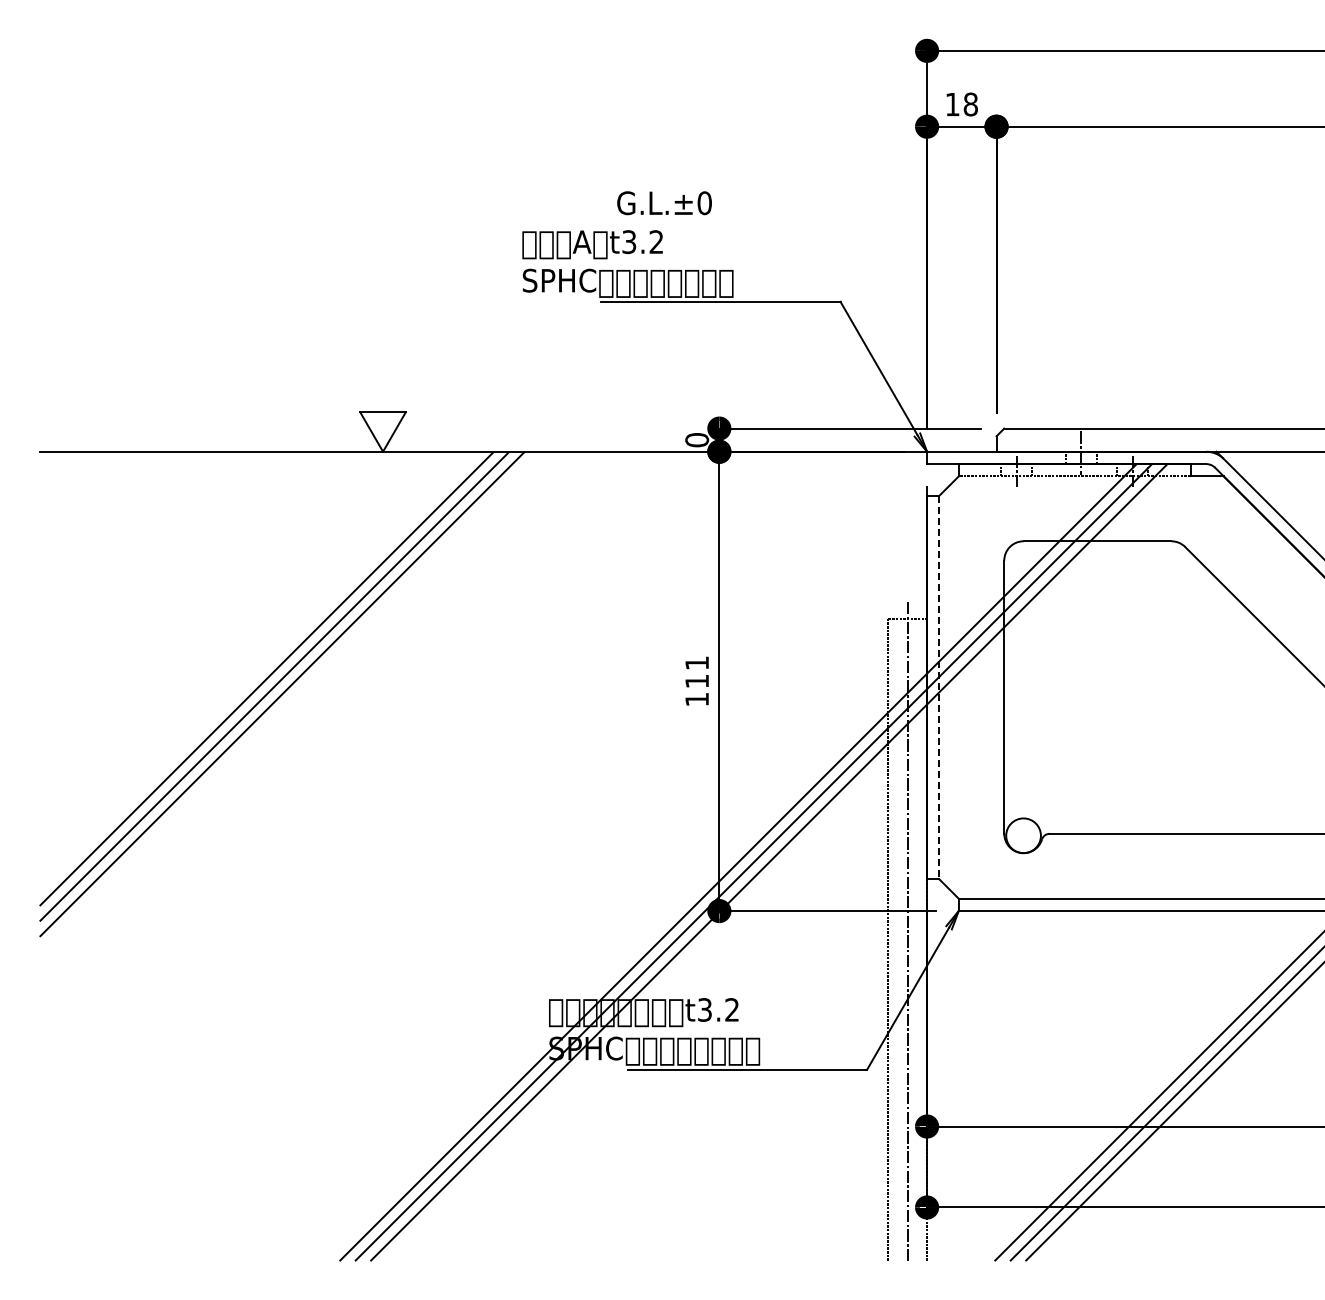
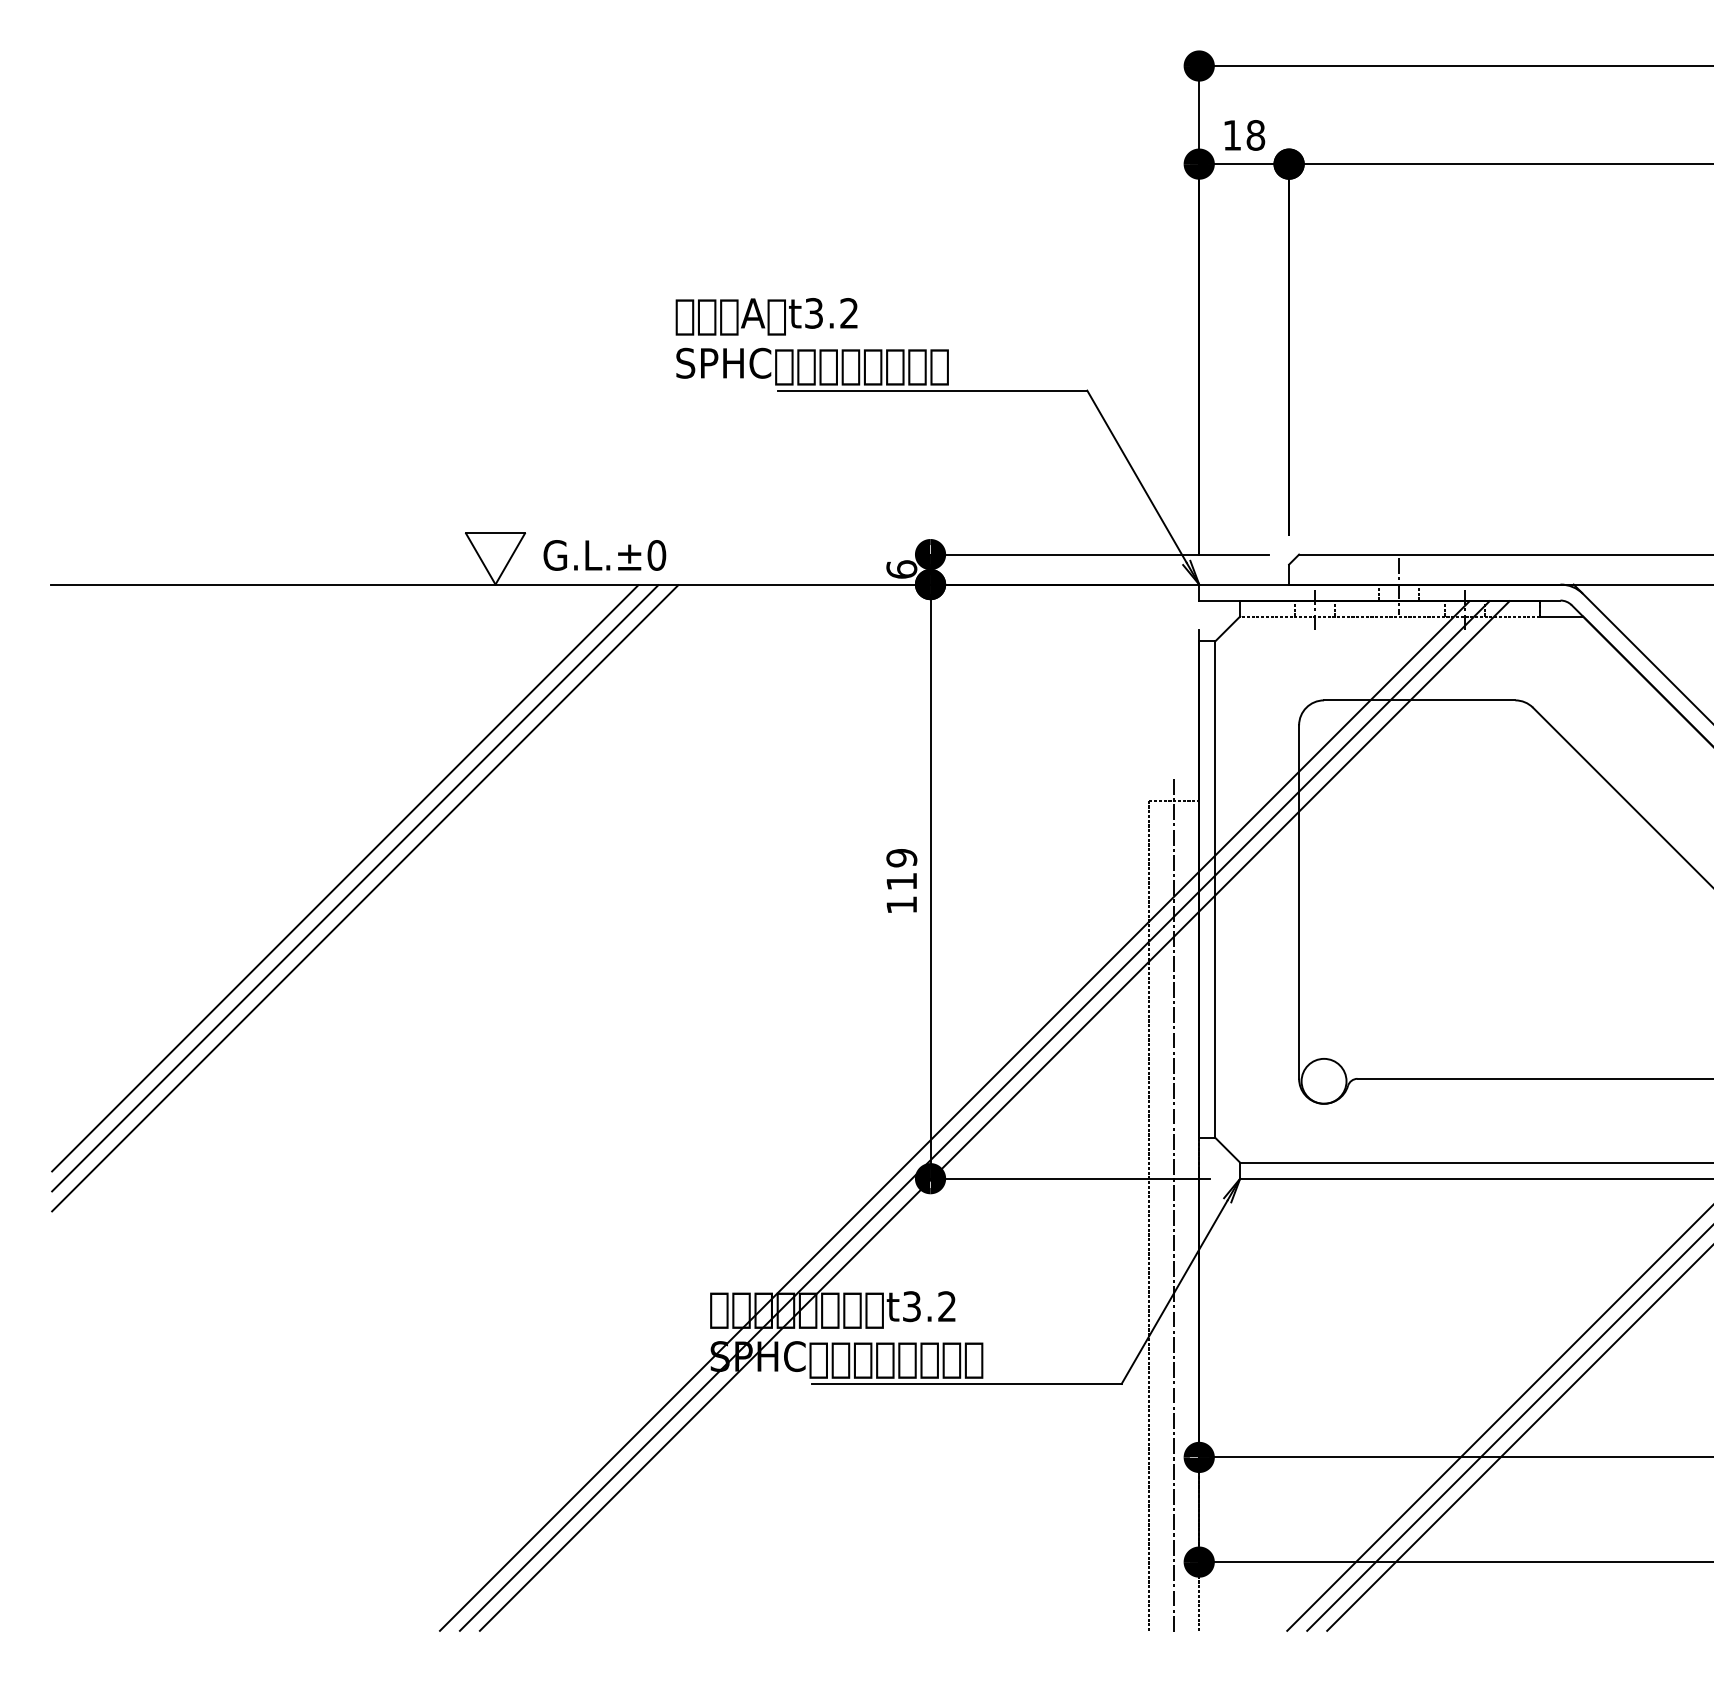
text: (664, 203) -> (604, 555), moved
text: (696, 439) -> (900, 568), 0 -> 6
text: (697, 663) -> (902, 858), 111 -> 119
line: (939, 687) -> (1215, 889), dashed -> solid

